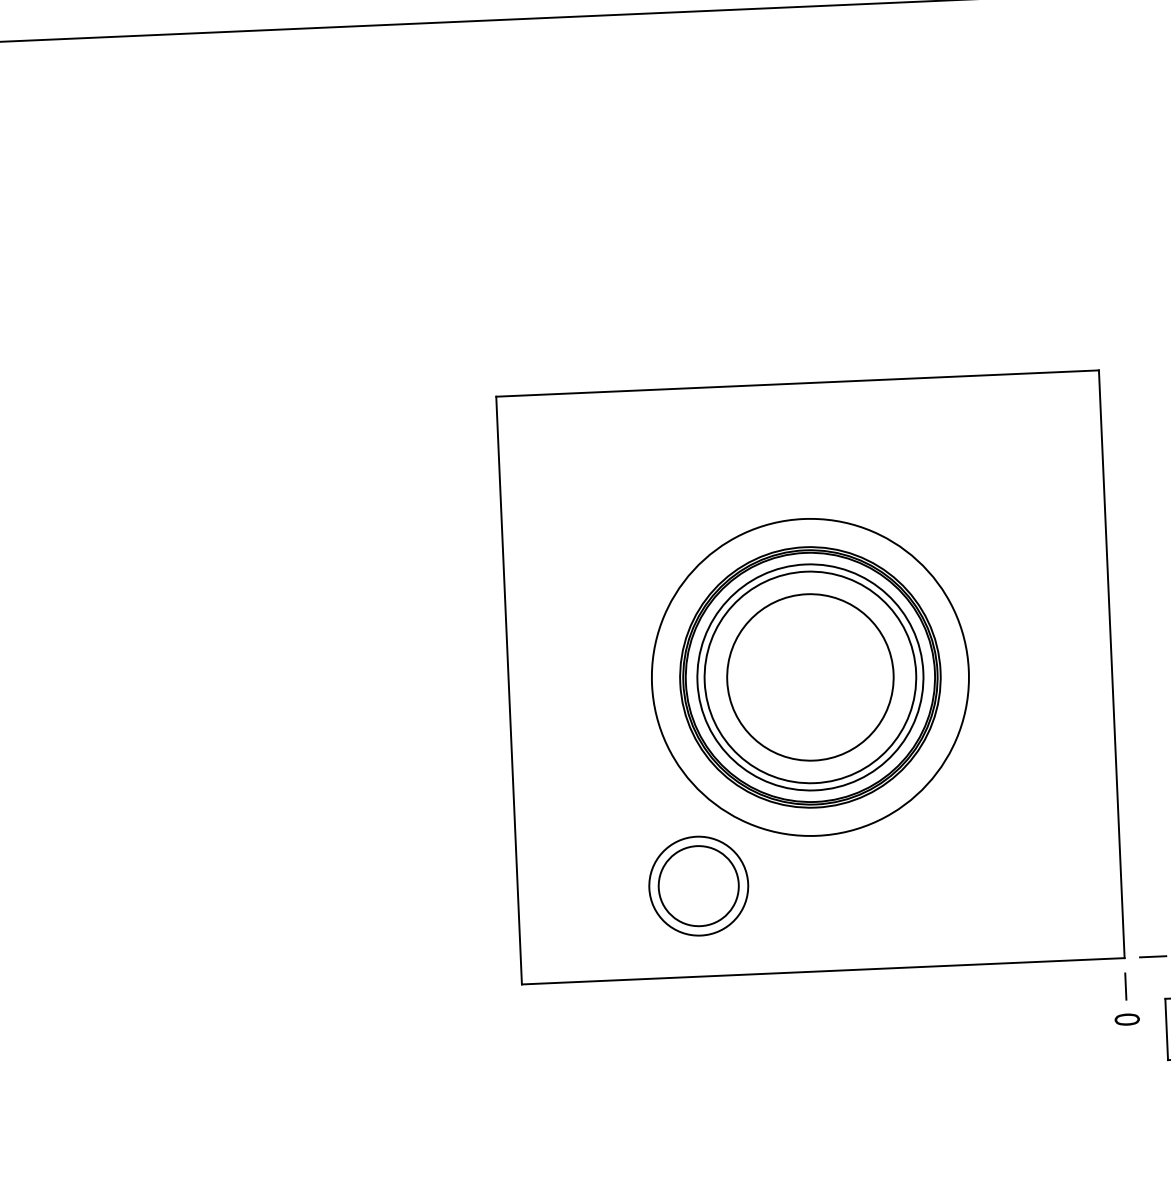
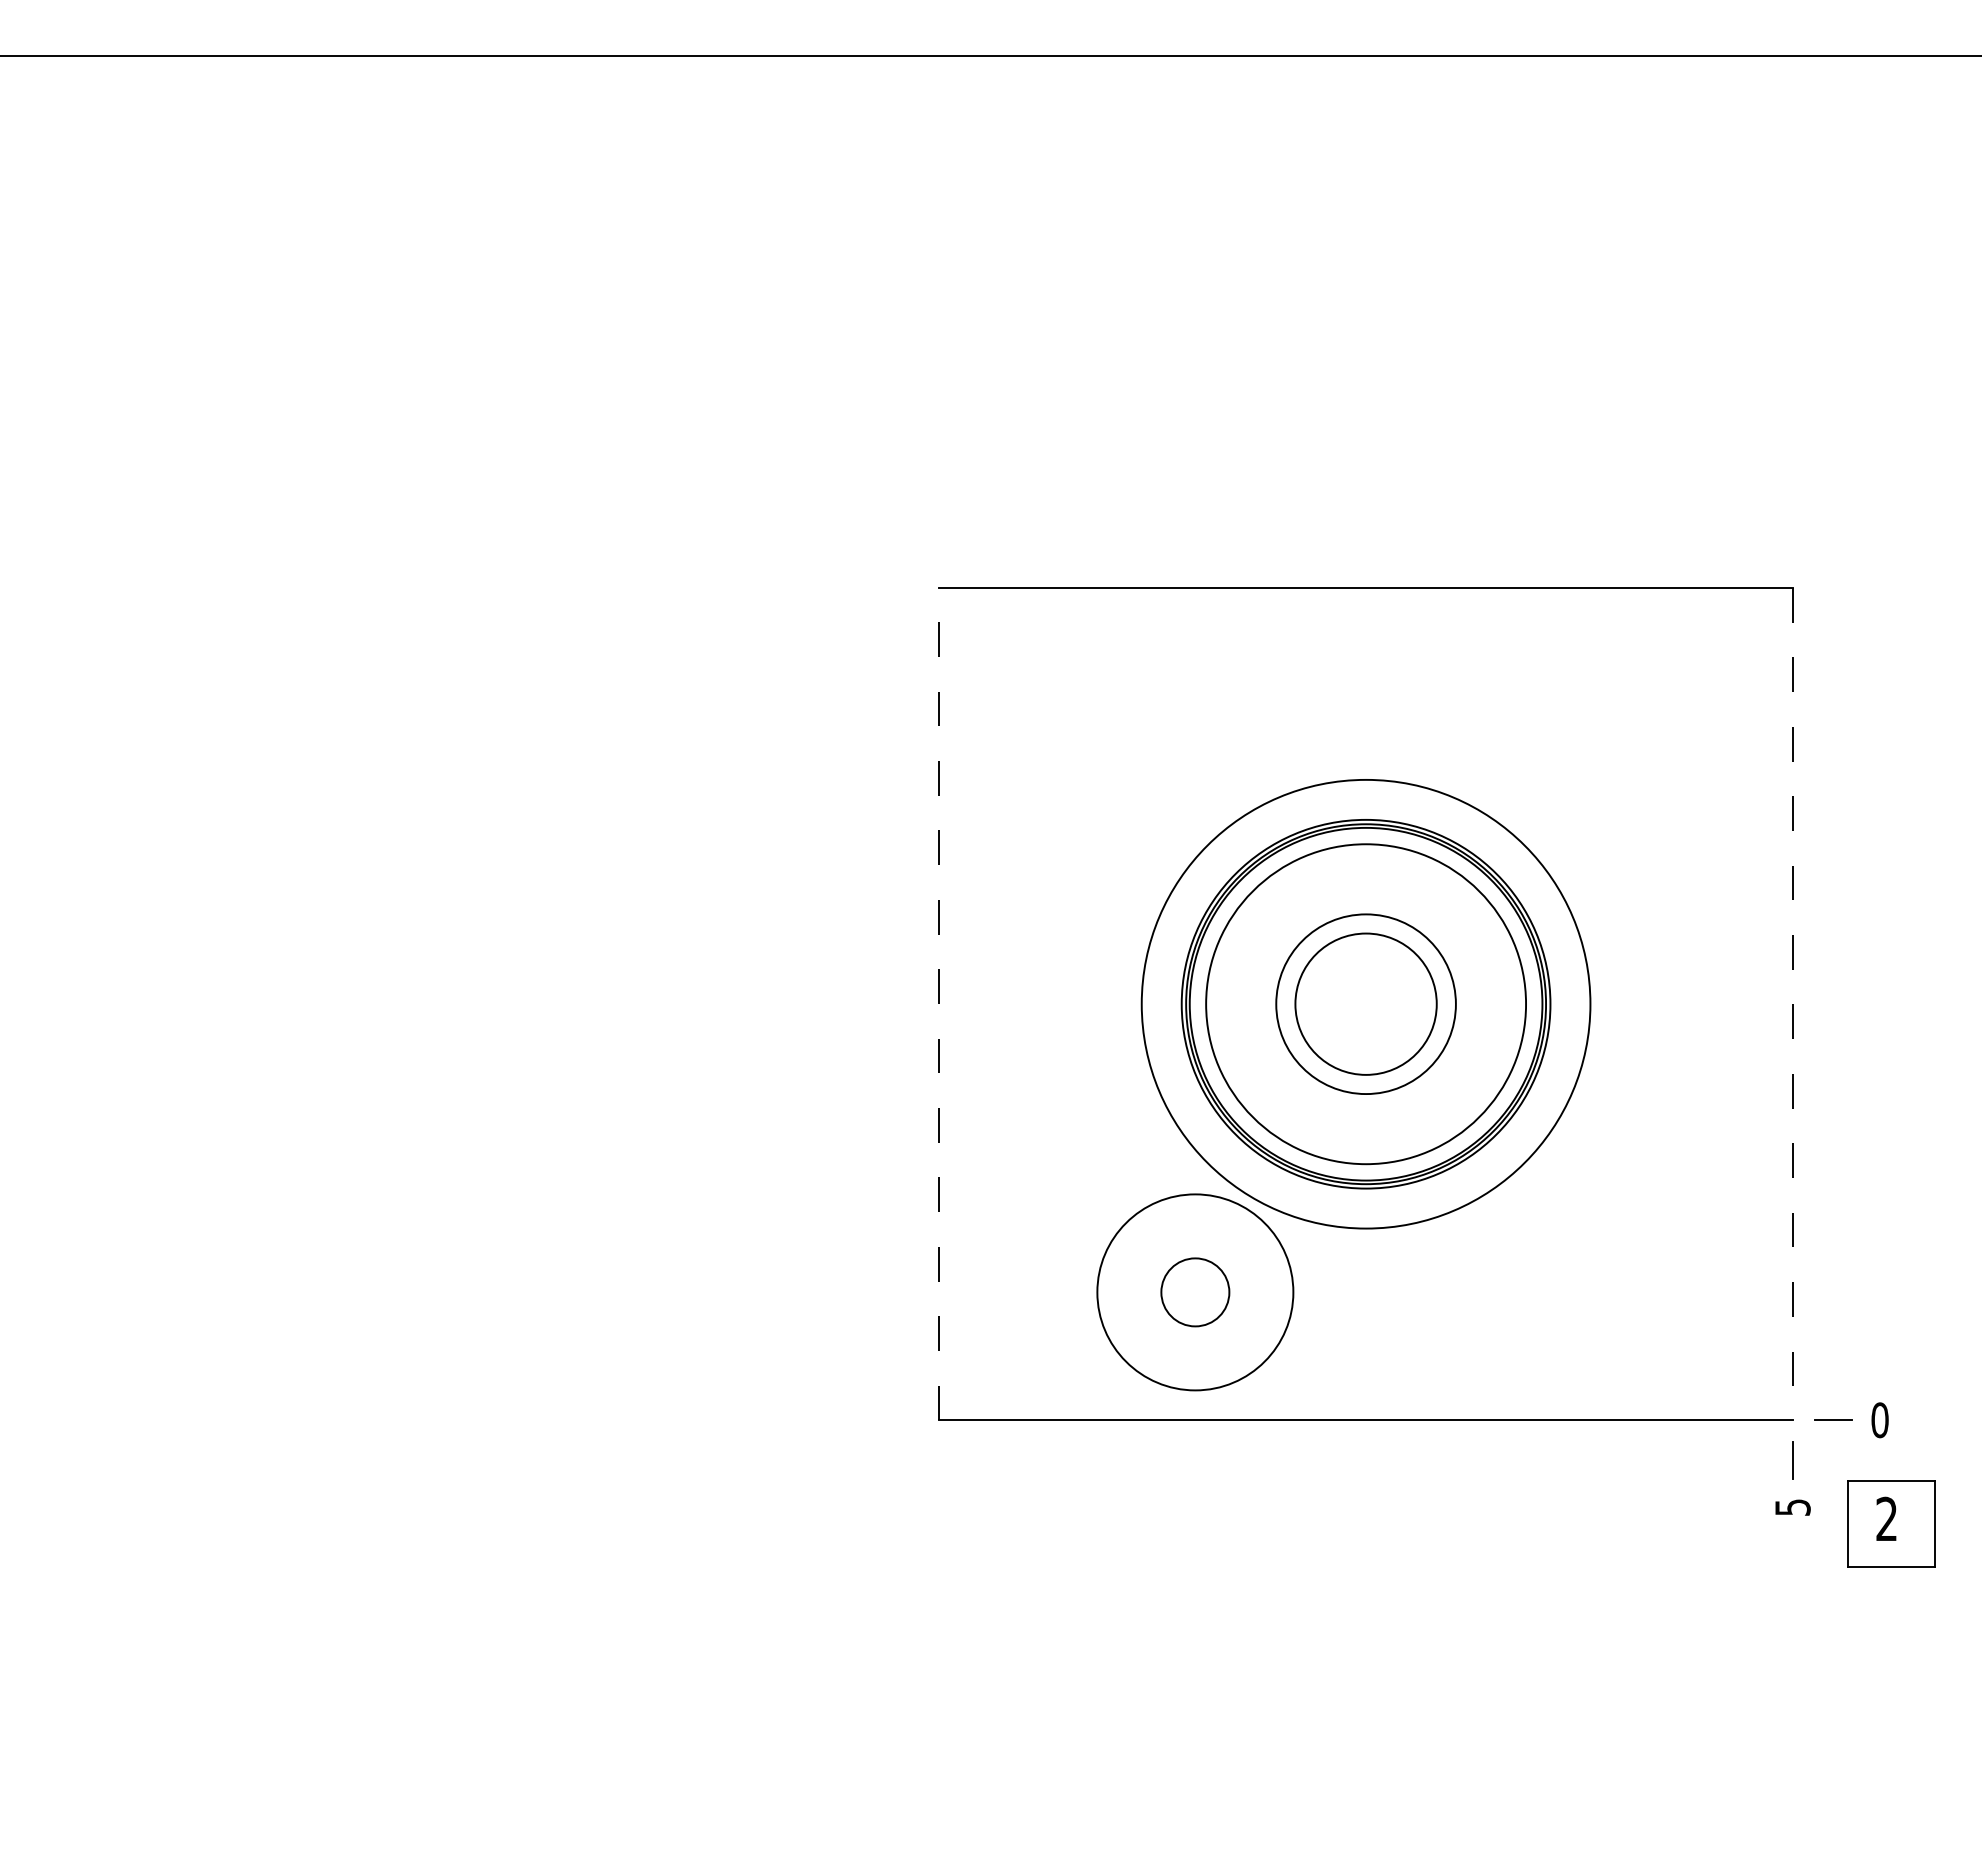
line: (1111, 664) -> (1792, 1004), solid -> dashed
circle: (809, 676) -> (1365, 1003), size x0.6
circle: (810, 677) -> (1365, 1004), size x0.6
line: (509, 690) -> (939, 1003), solid -> dashed
circle: (698, 886) -> (1195, 1292), size x0.6
circle: (698, 886) -> (1195, 1292), size x1.4
text: (1126, 1019) -> (1792, 1507), 0 -> 5

